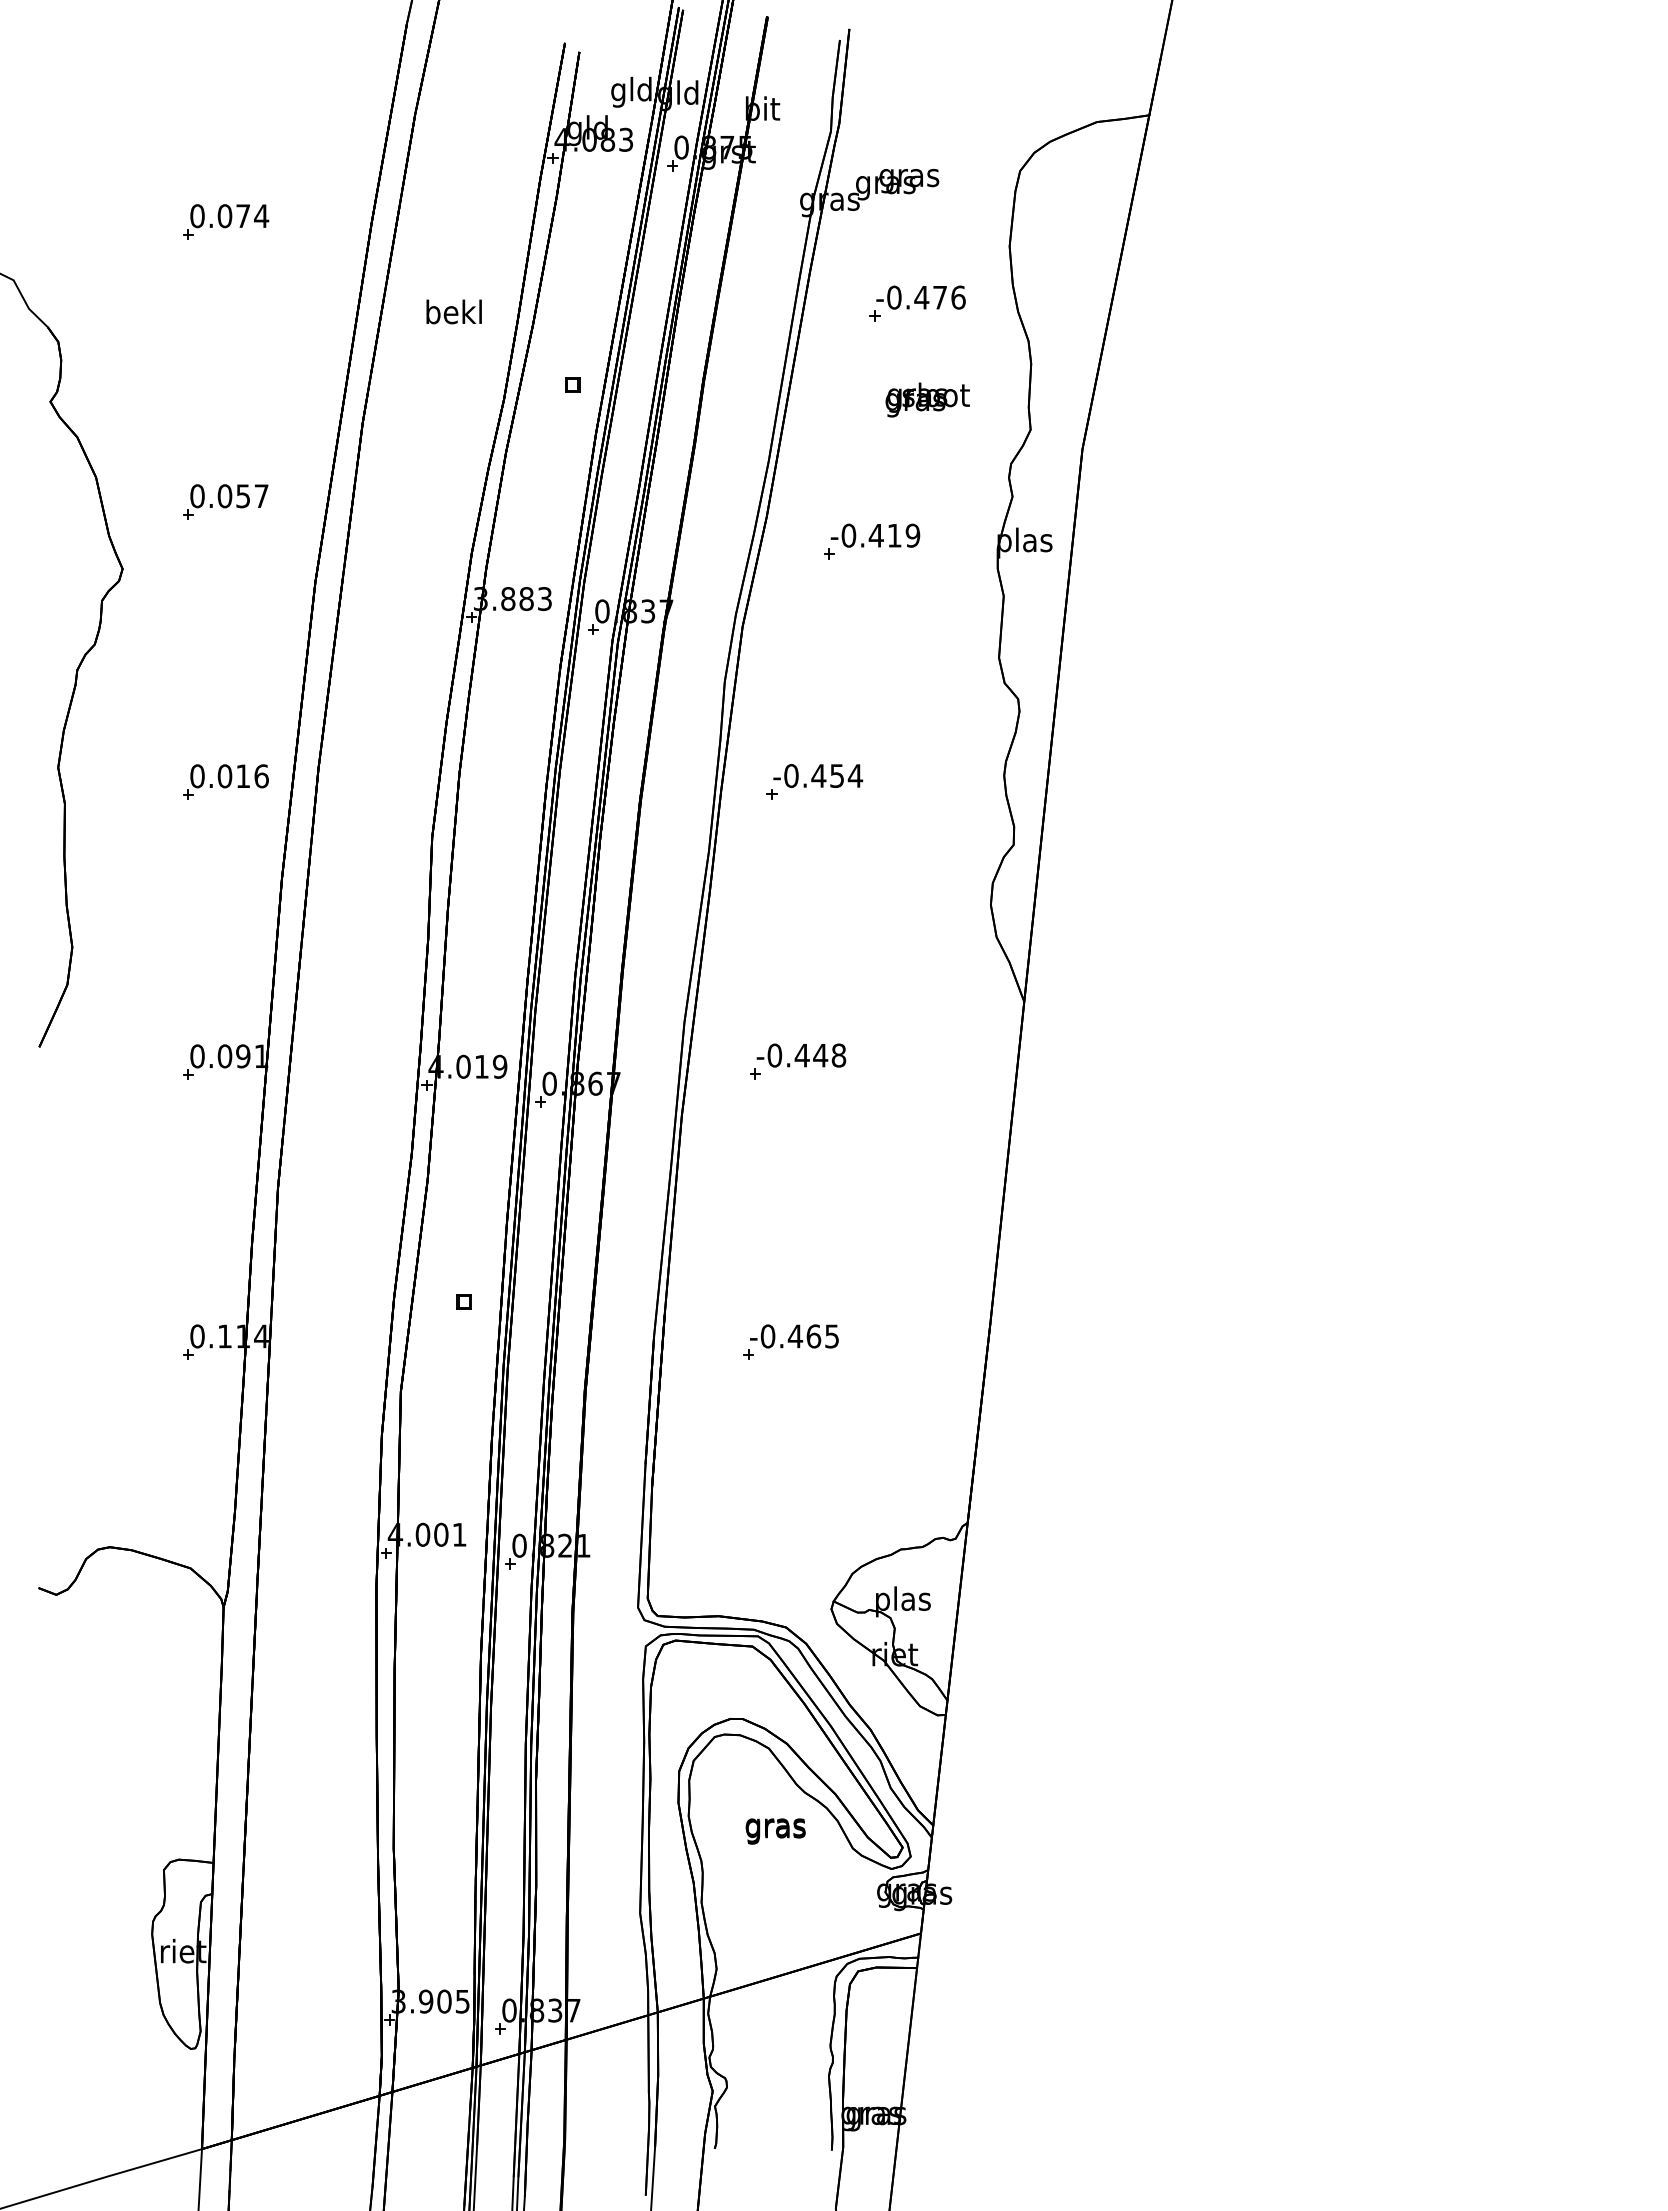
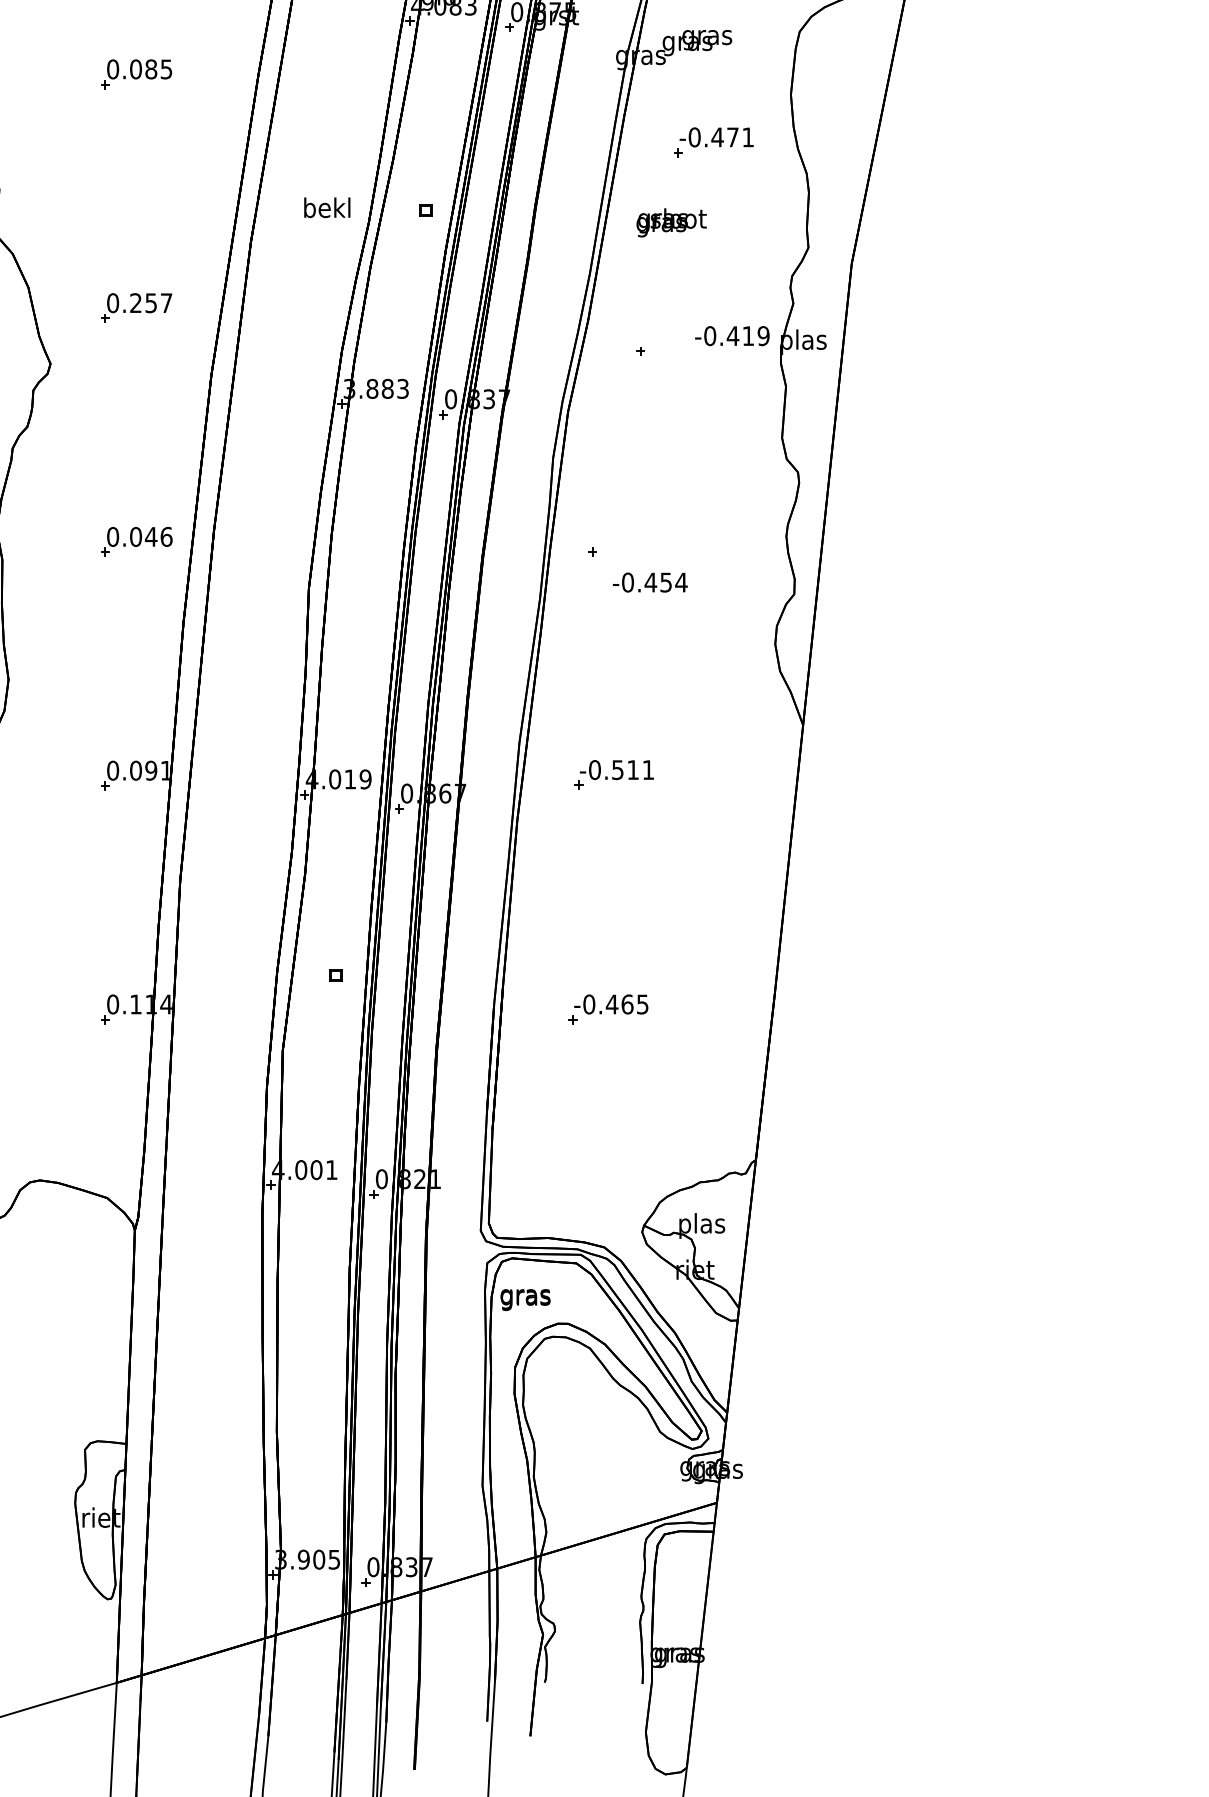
text: (252, 216) -> (158, 69), 0.074 -> 0.085
text: (958, 297) -> (748, 137), -0.476 -> -0.471
text: (453, 311) -> (326, 207), moved
text: (927, 399) -> (671, 222), moved
text: (224, 496) -> (135, 303), 0.057 -> 0.257
text: (875, 535) -> (732, 335), moved
text: (242, 775) -> (150, 536), 0.016 -> 0.046
text: (818, 775) -> (650, 582), moved
text: (820, 1055) -> (633, 769), -0.448 -> -0.511
text: (775, 1831) -> (525, 1300), moved

